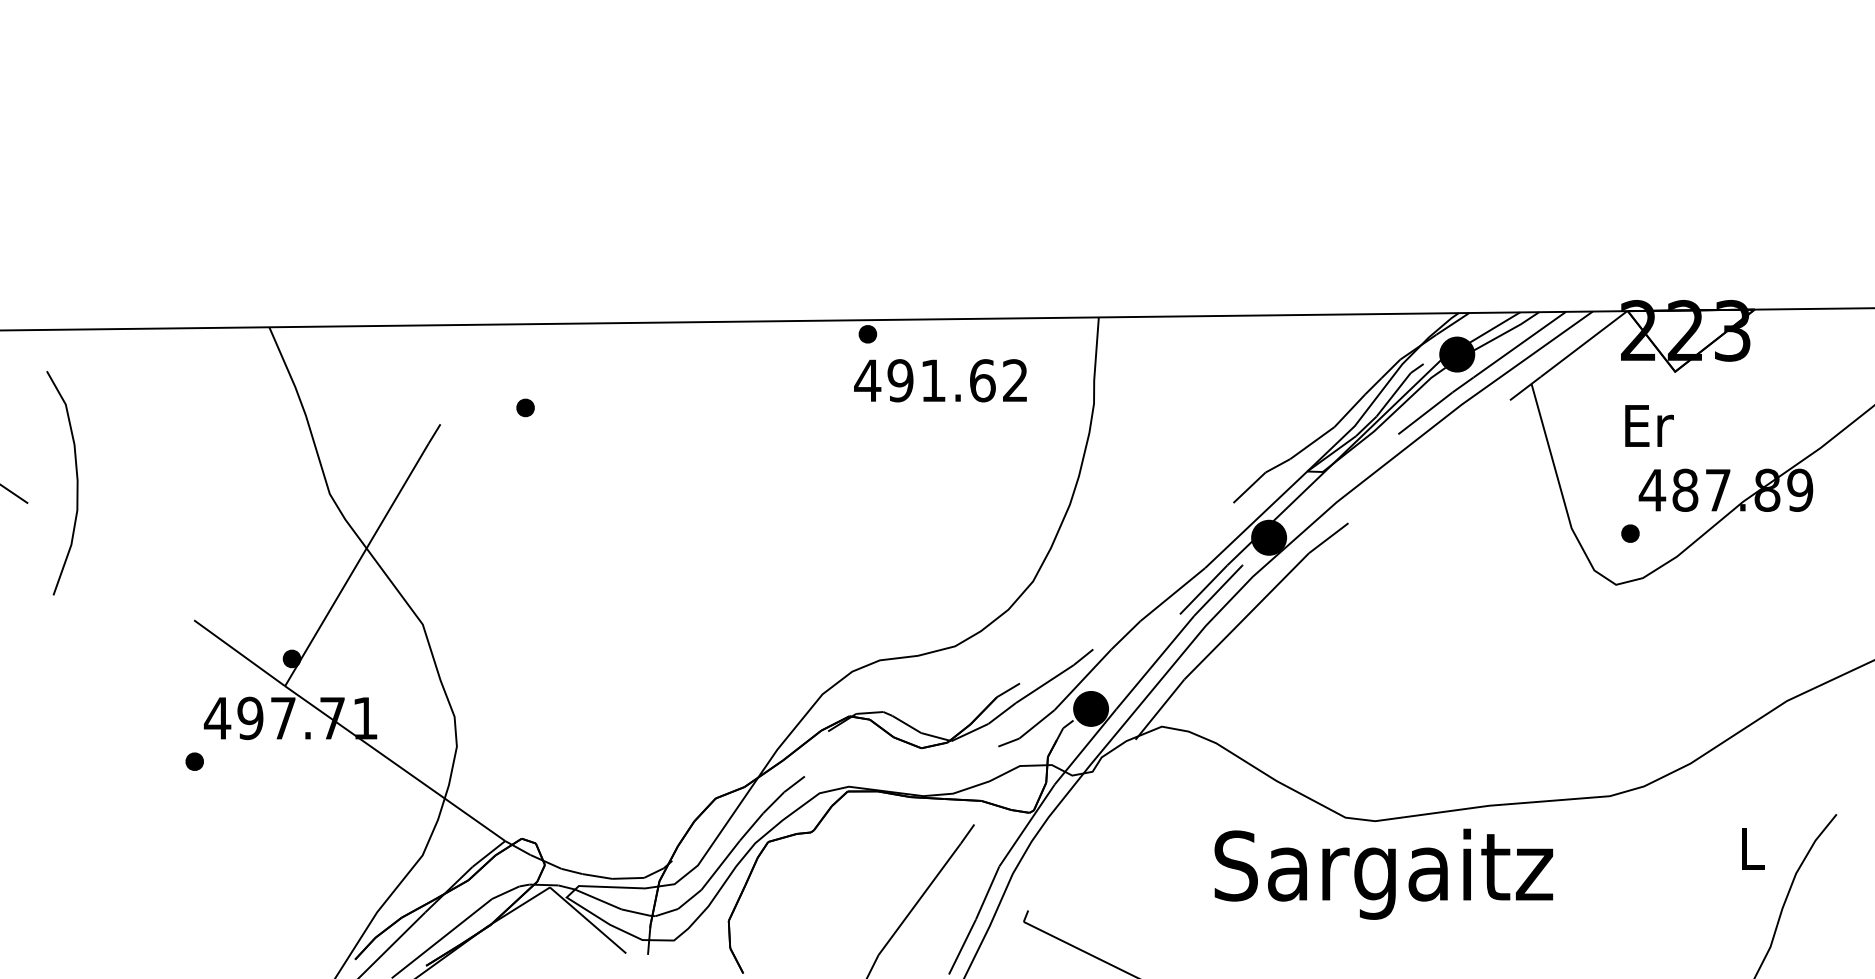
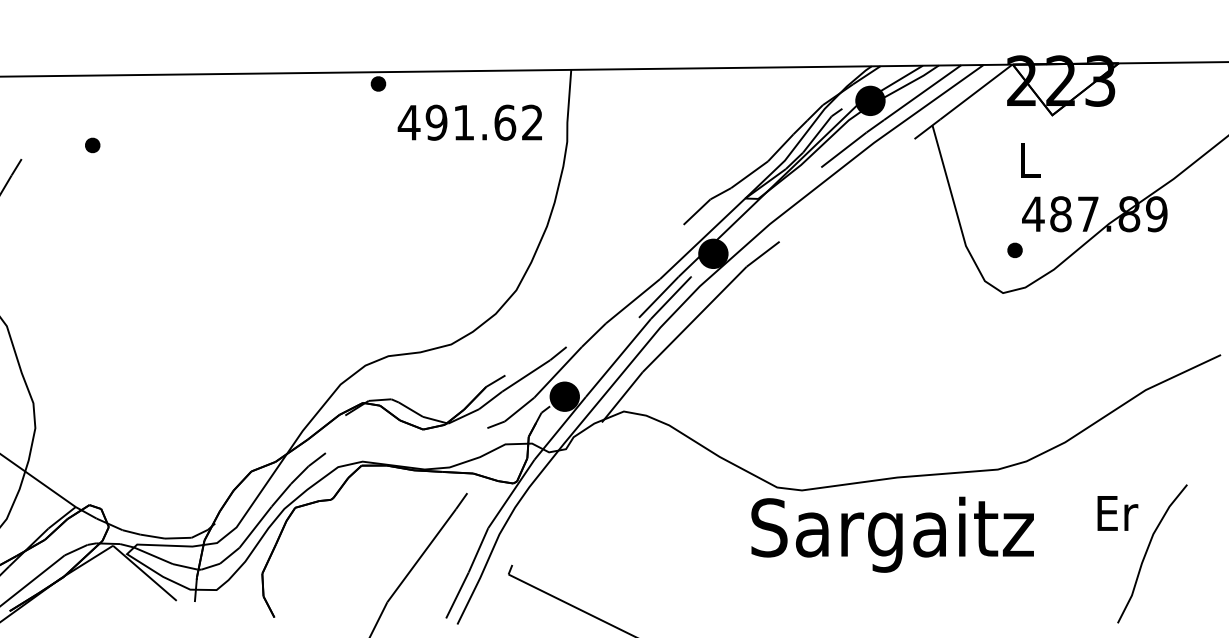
text: (940, 380) -> (469, 122), moved
text: (1649, 425) -> (1030, 160), Er -> L
text: (1753, 848) -> (1117, 513), L -> Er
text: (1383, 873) -> (892, 534), moved

